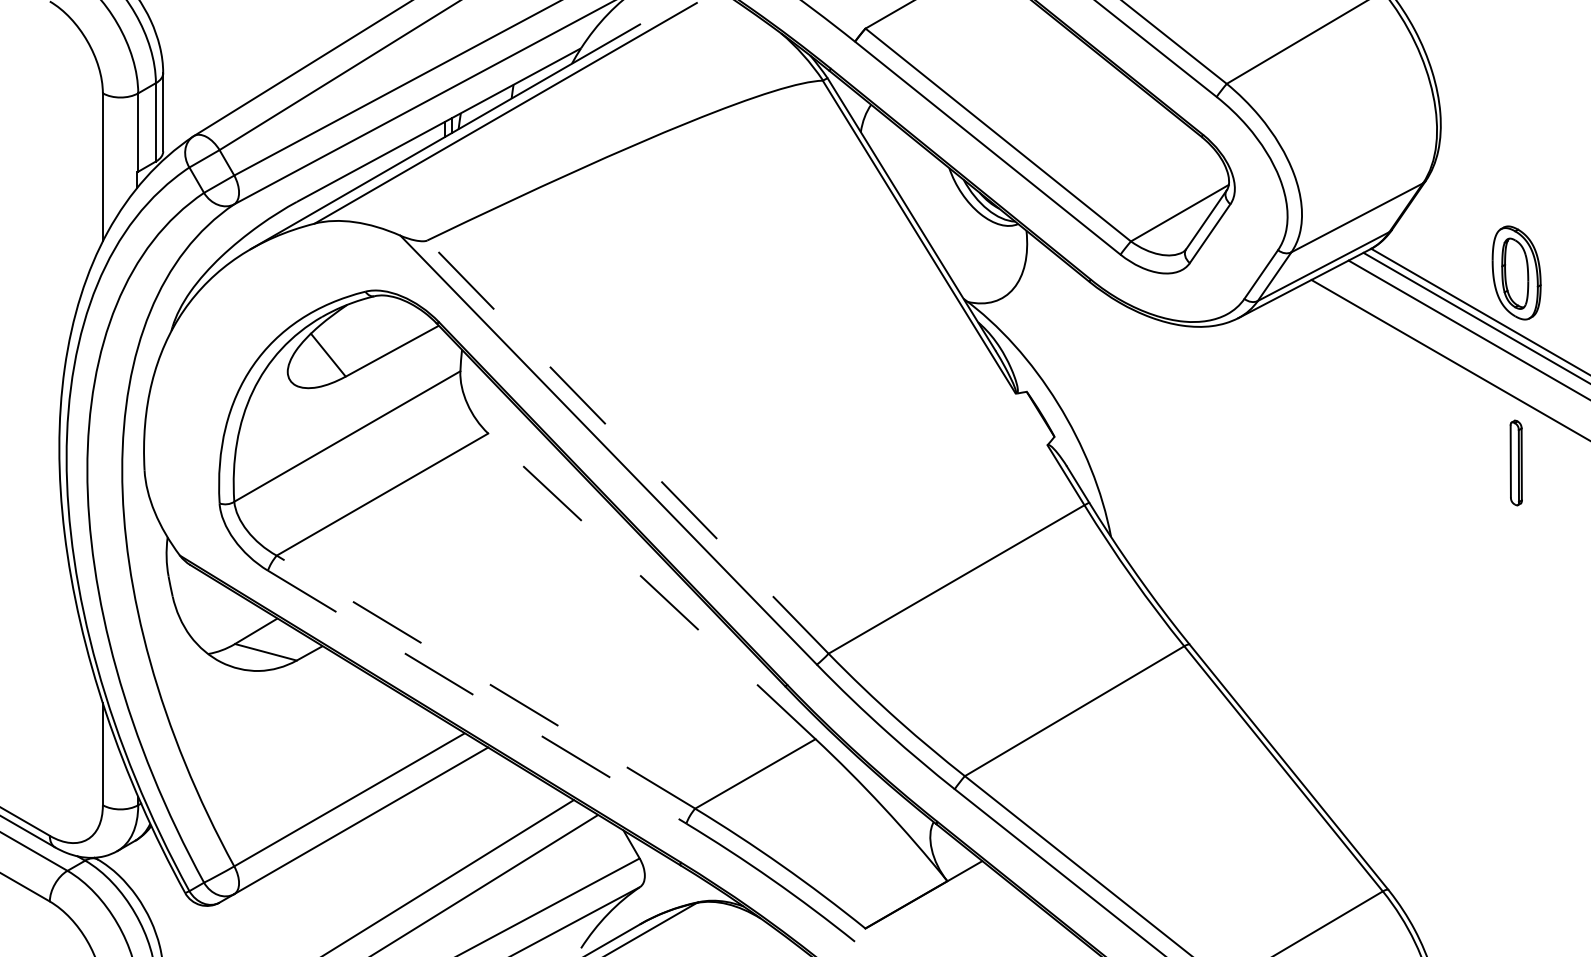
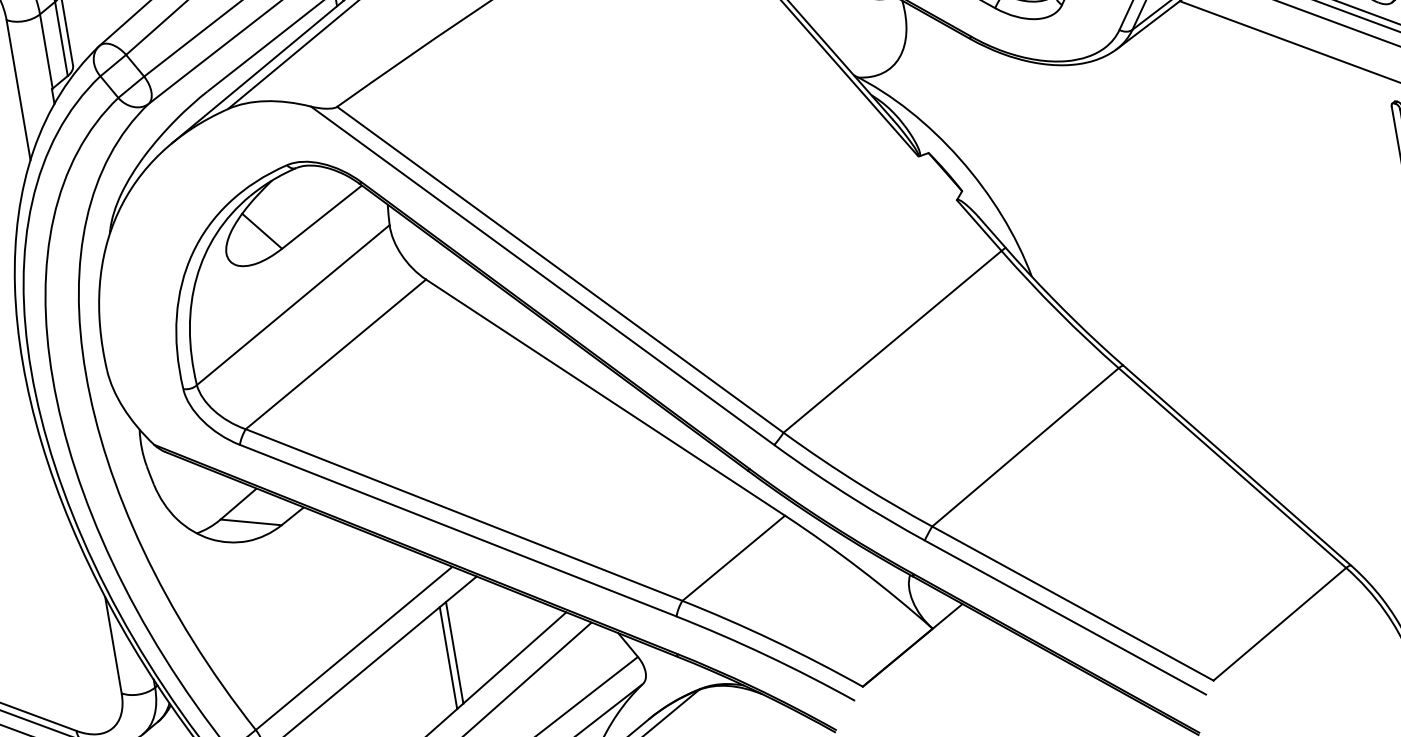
line: (627, 447) -> (560, 270), dashed -> solid
line: (651, 586) -> (605, 397), dashed -> solid
line: (486, 682) -> (464, 515), dashed -> solid
line: (477, 697) -> (458, 530), dashed -> solid
line: (452, 821) -> (454, 652), added
line: (444, 826) -> (448, 658), added

